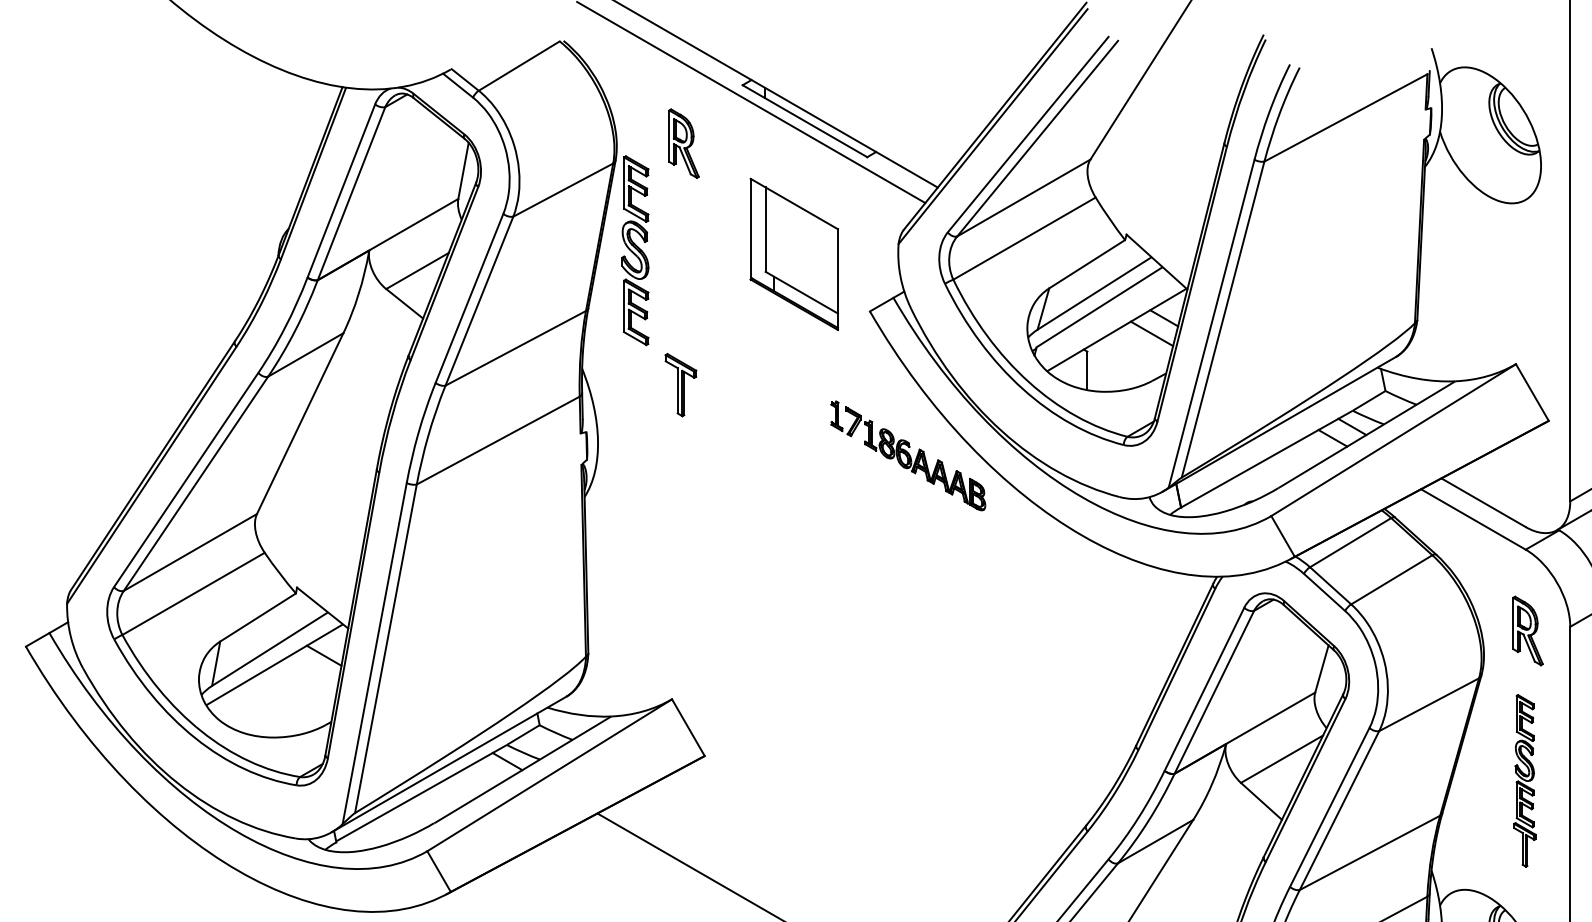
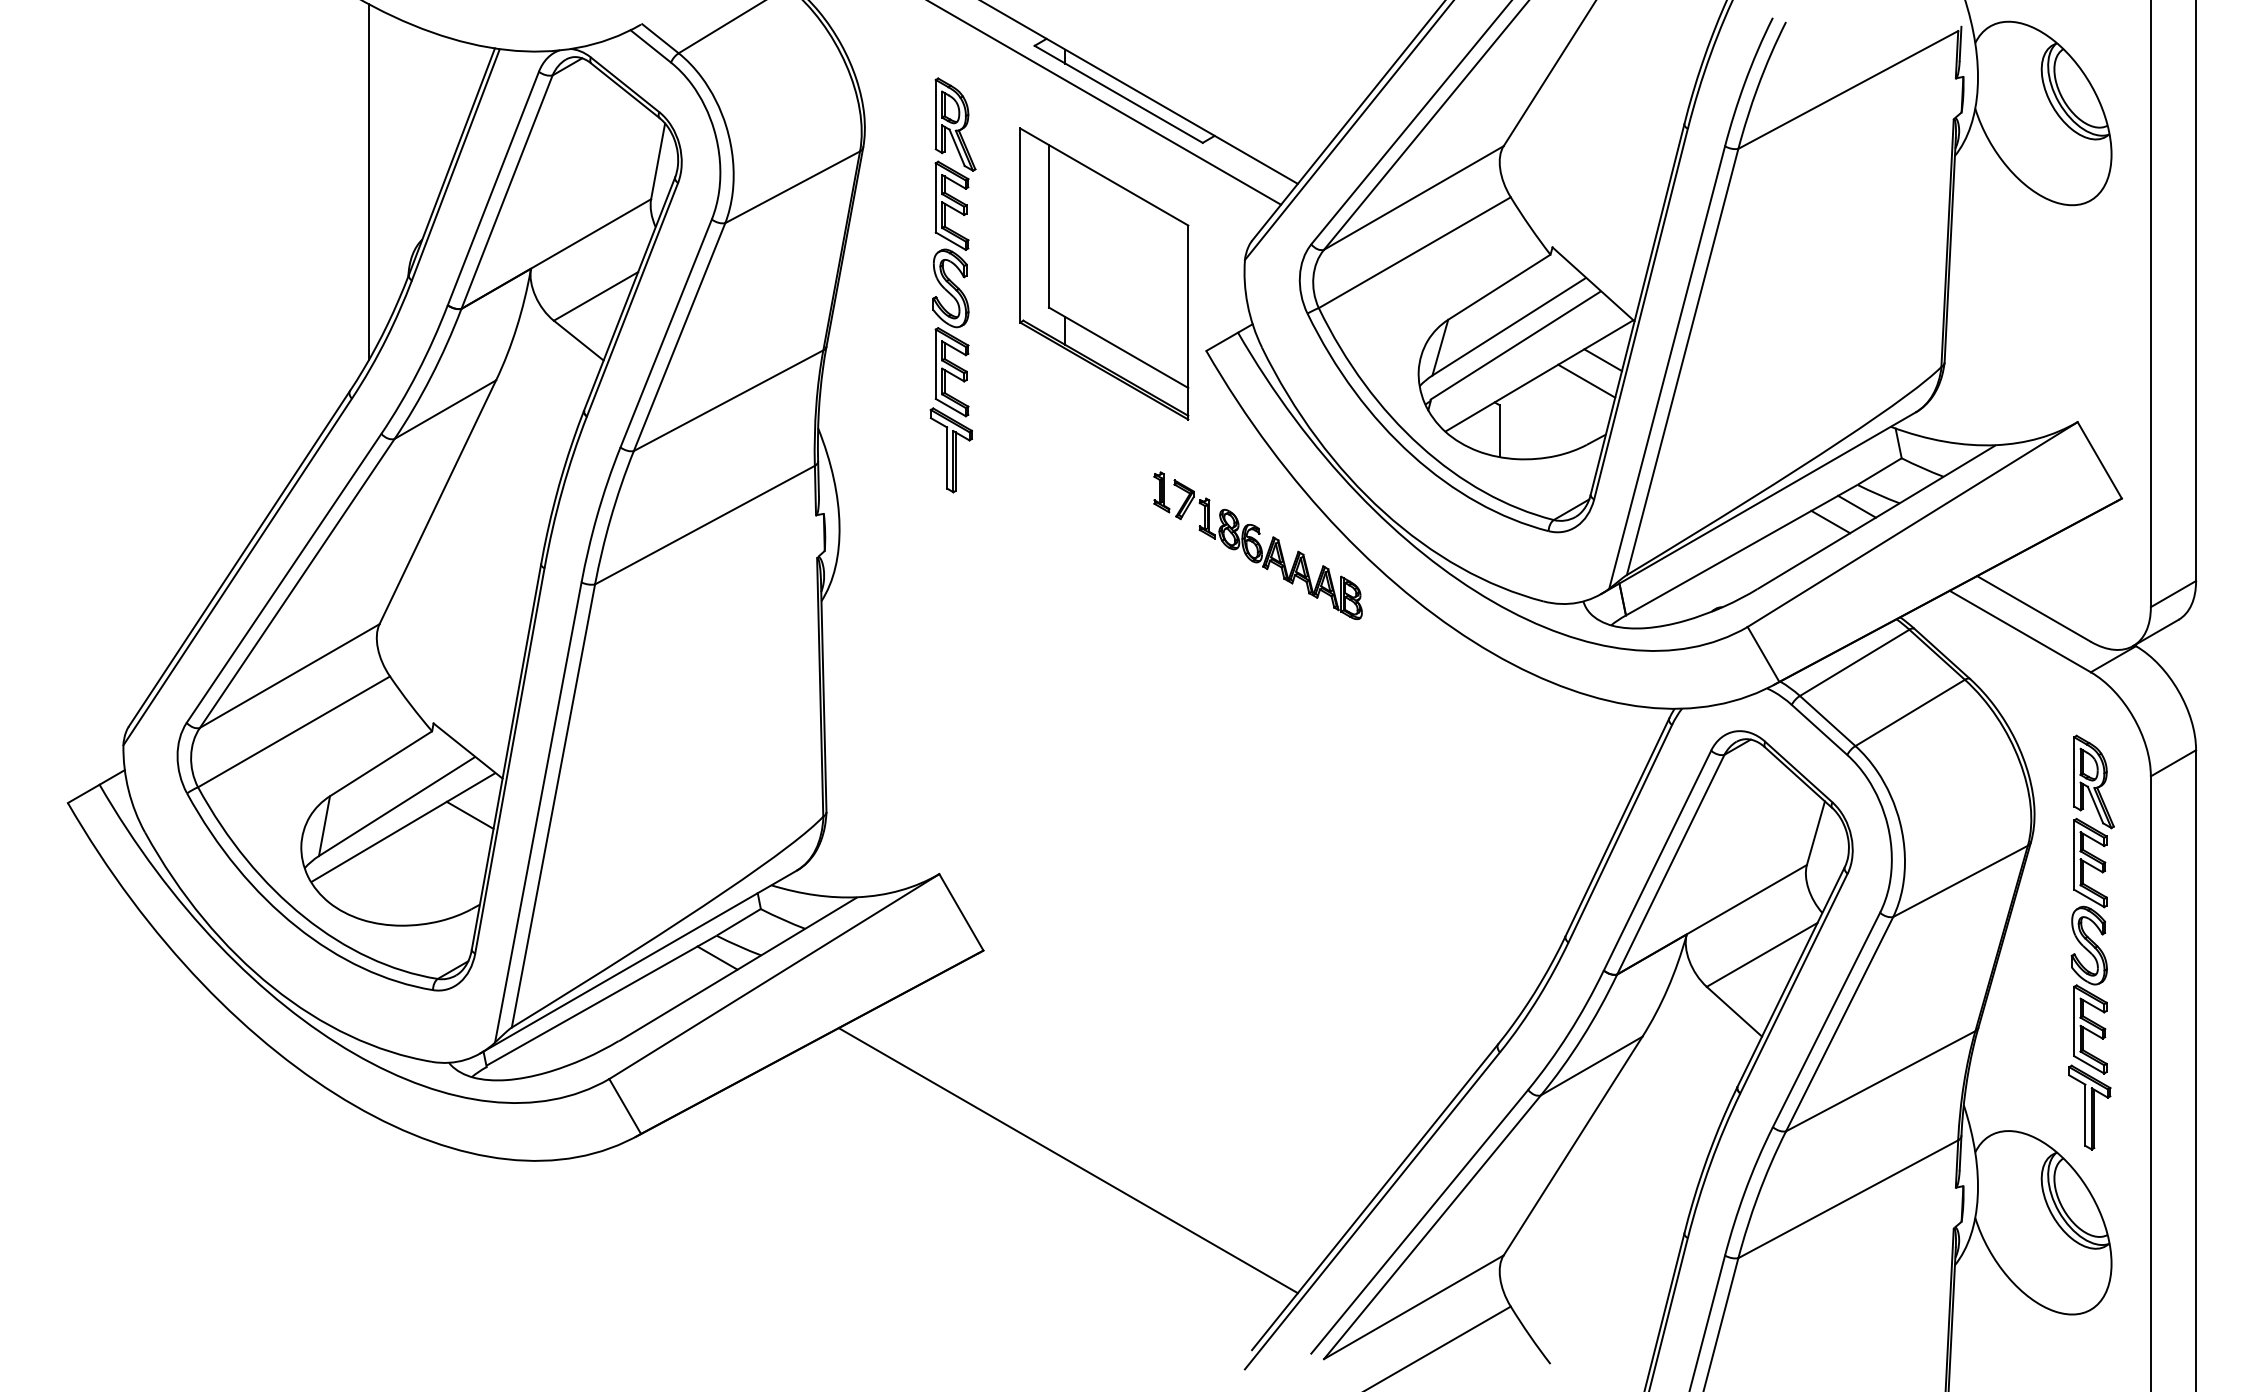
line: (248, 186) -> (368, 182), added
part: (635, 250) -> (950, 288), moved
part: (794, 254) -> (1104, 273), size x1.43
part: (1524, 780) -> (2089, 983), size x1.43

